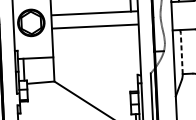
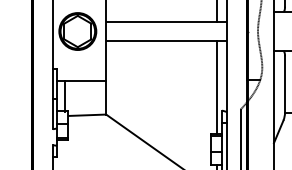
line: (182, 53) -> (285, 83), dashed -> solid
line: (133, 57) -> (217, 86), added

